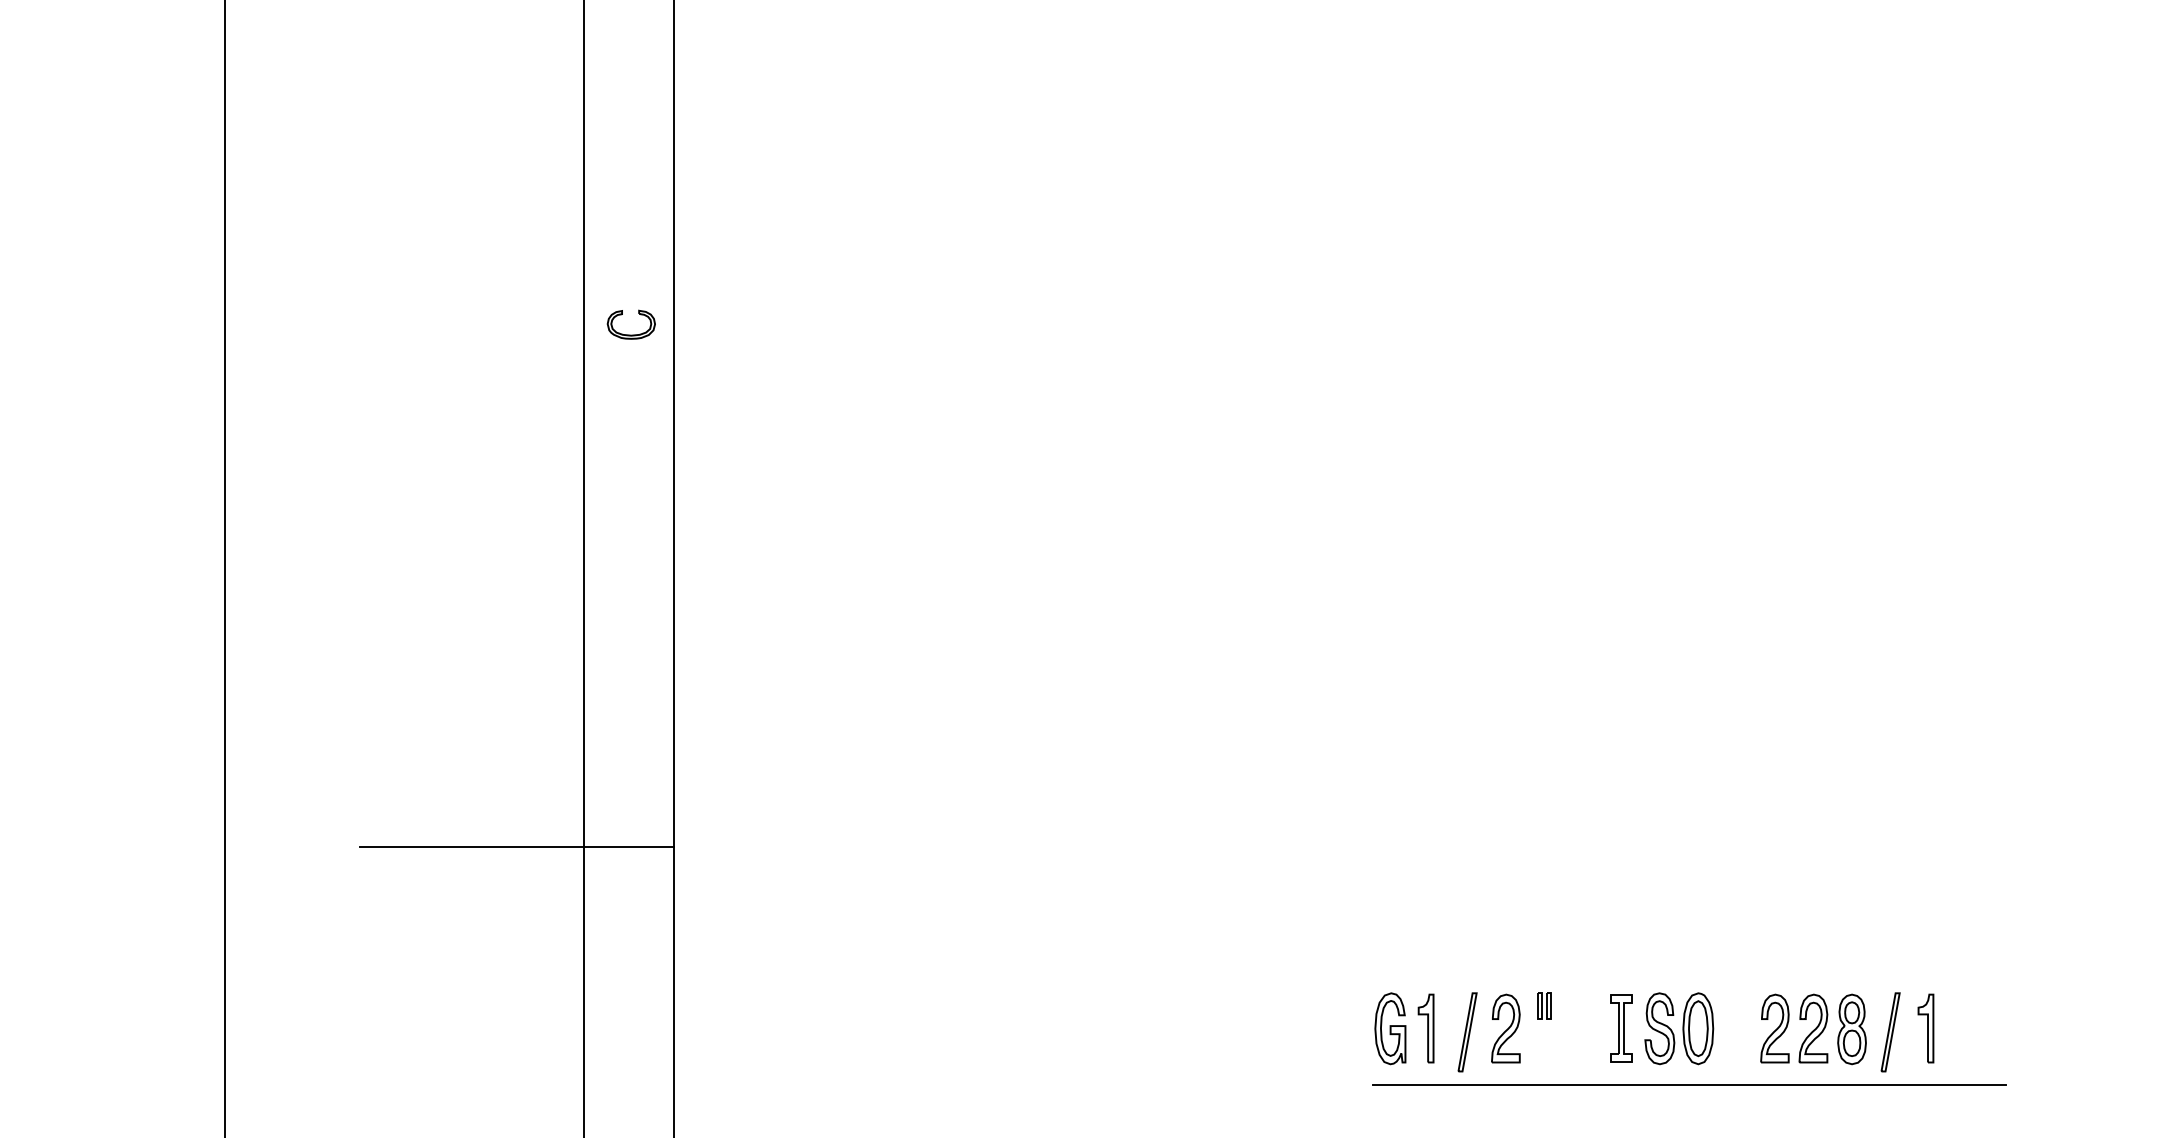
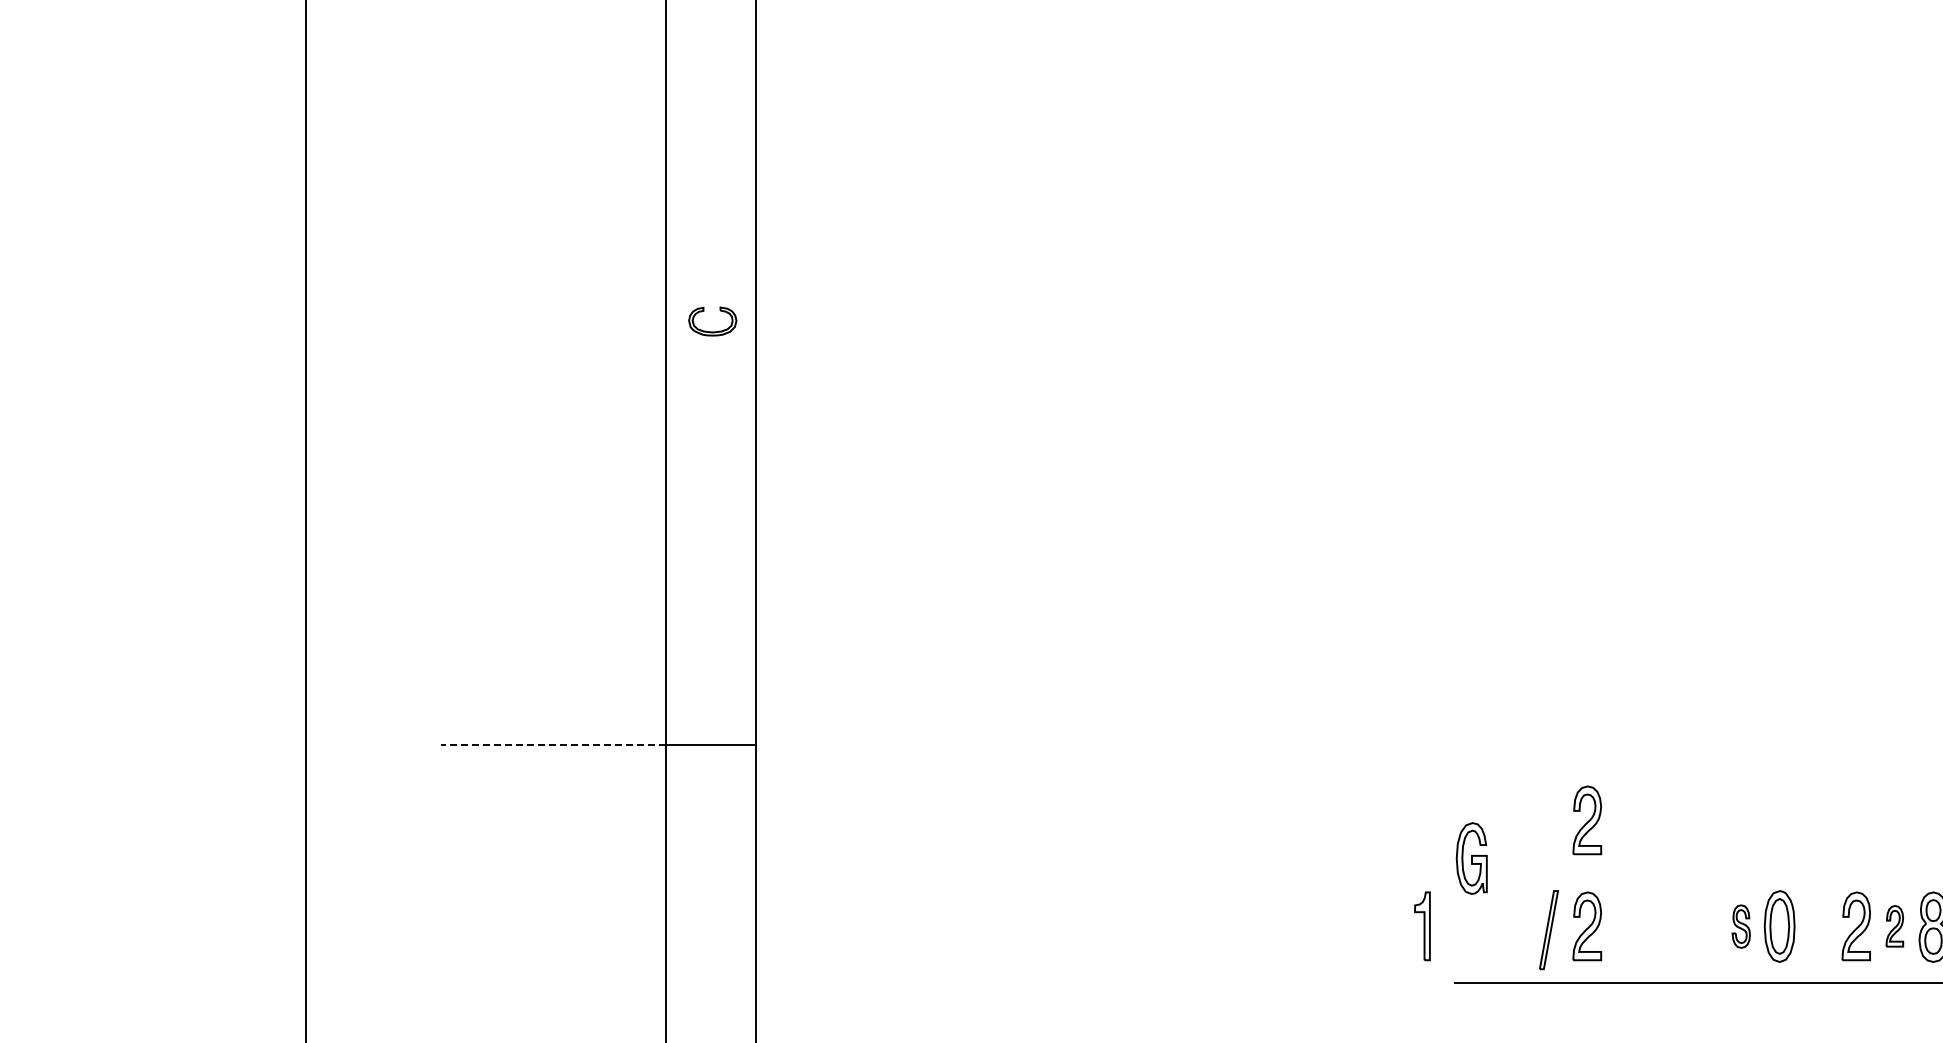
part: (630, 334) -> (711, 331), moved
line: (471, 847) -> (552, 745), solid -> dashed
part: (1505, 922) -> (1586, 820), added
part: (1544, 1005) -> (1625, 903), removed
part: (1390, 1028) -> (1471, 858), moved
part: (1425, 1028) -> (1421, 926), moved
part: (1621, 1028) -> (1702, 926), removed
part: (1659, 1028) -> (1740, 926), size x0.6
part: (1813, 1028) -> (1894, 926), size x0.6

